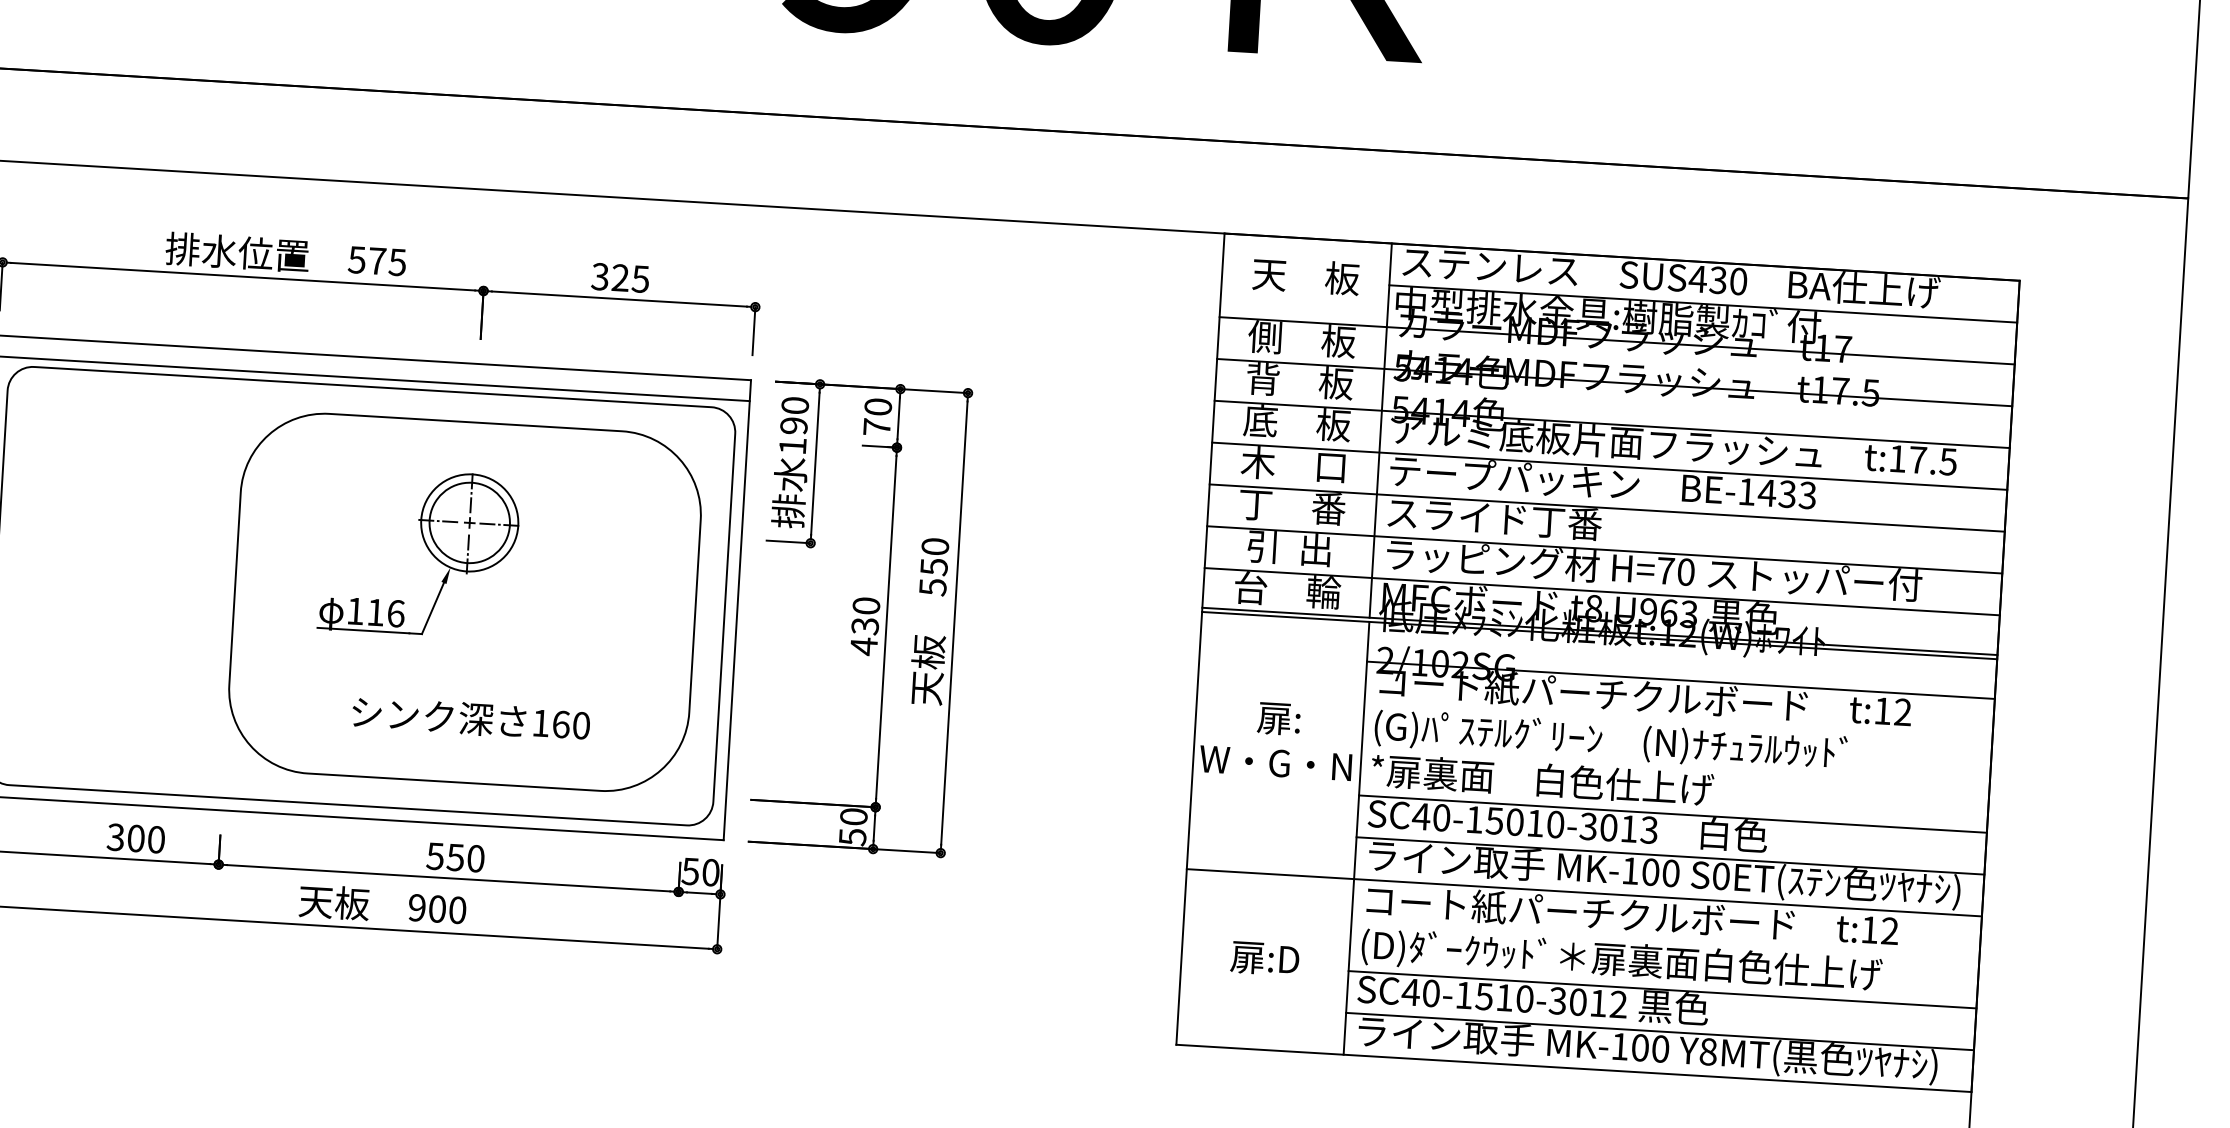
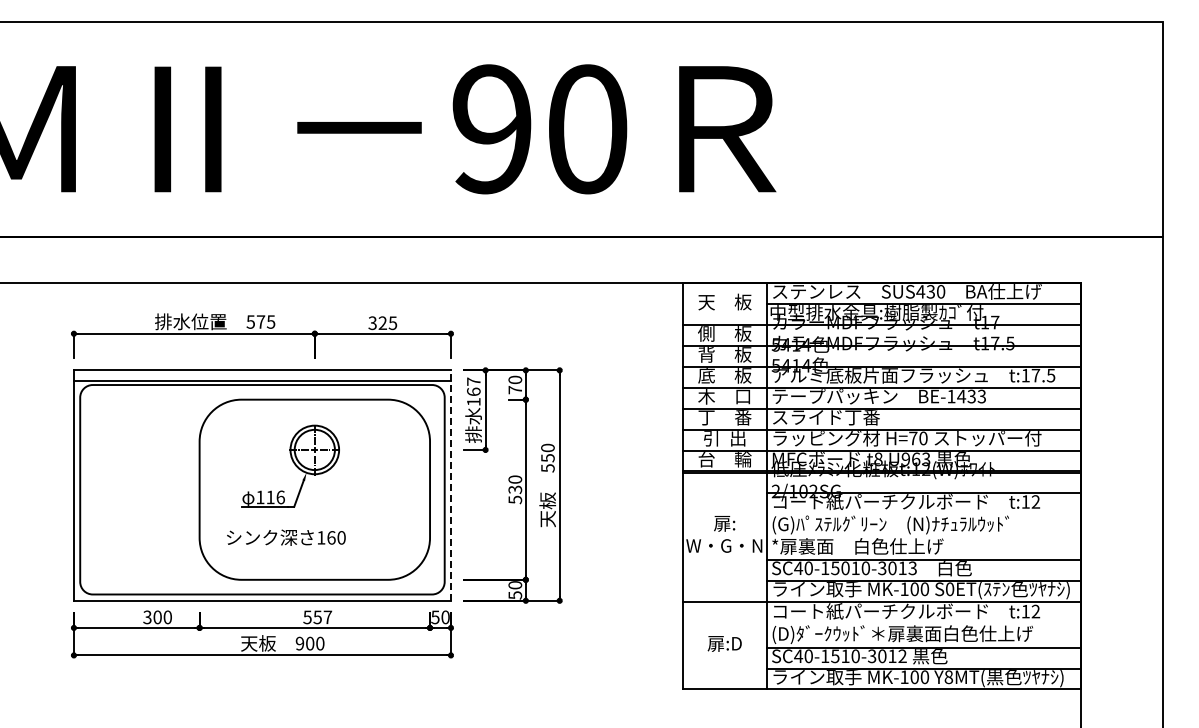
text: (794, 415) -> (473, 386), 190 -> 167
line: (736, 609) -> (450, 485), solid -> dashed
text: (864, 645) -> (515, 499), 430 -> 530
text: (471, 718) -> (286, 537), moved
text: (475, 858) -> (327, 617), 550 -> 557

